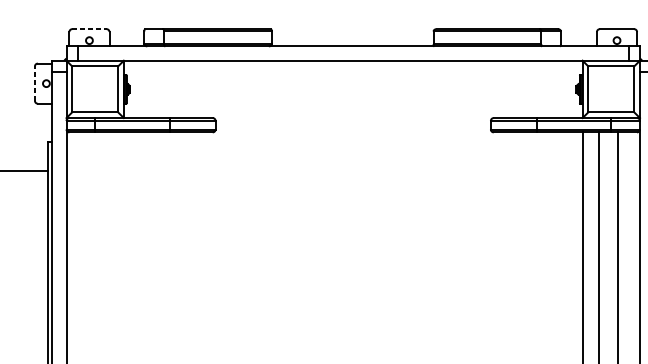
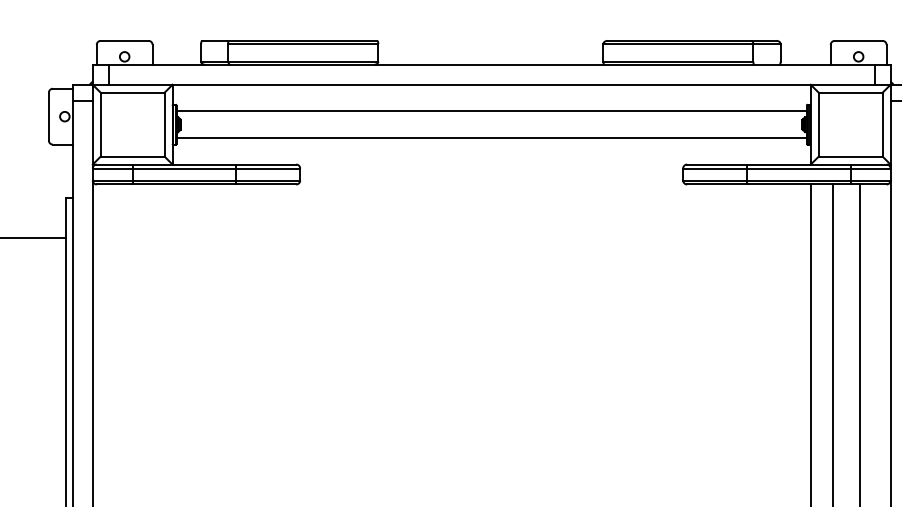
line: (89, 28) -> (124, 40), dashed -> solid
line: (353, 79) -> (491, 111), added
line: (34, 83) -> (48, 116), dashed -> solid
line: (353, 99) -> (491, 138), added

